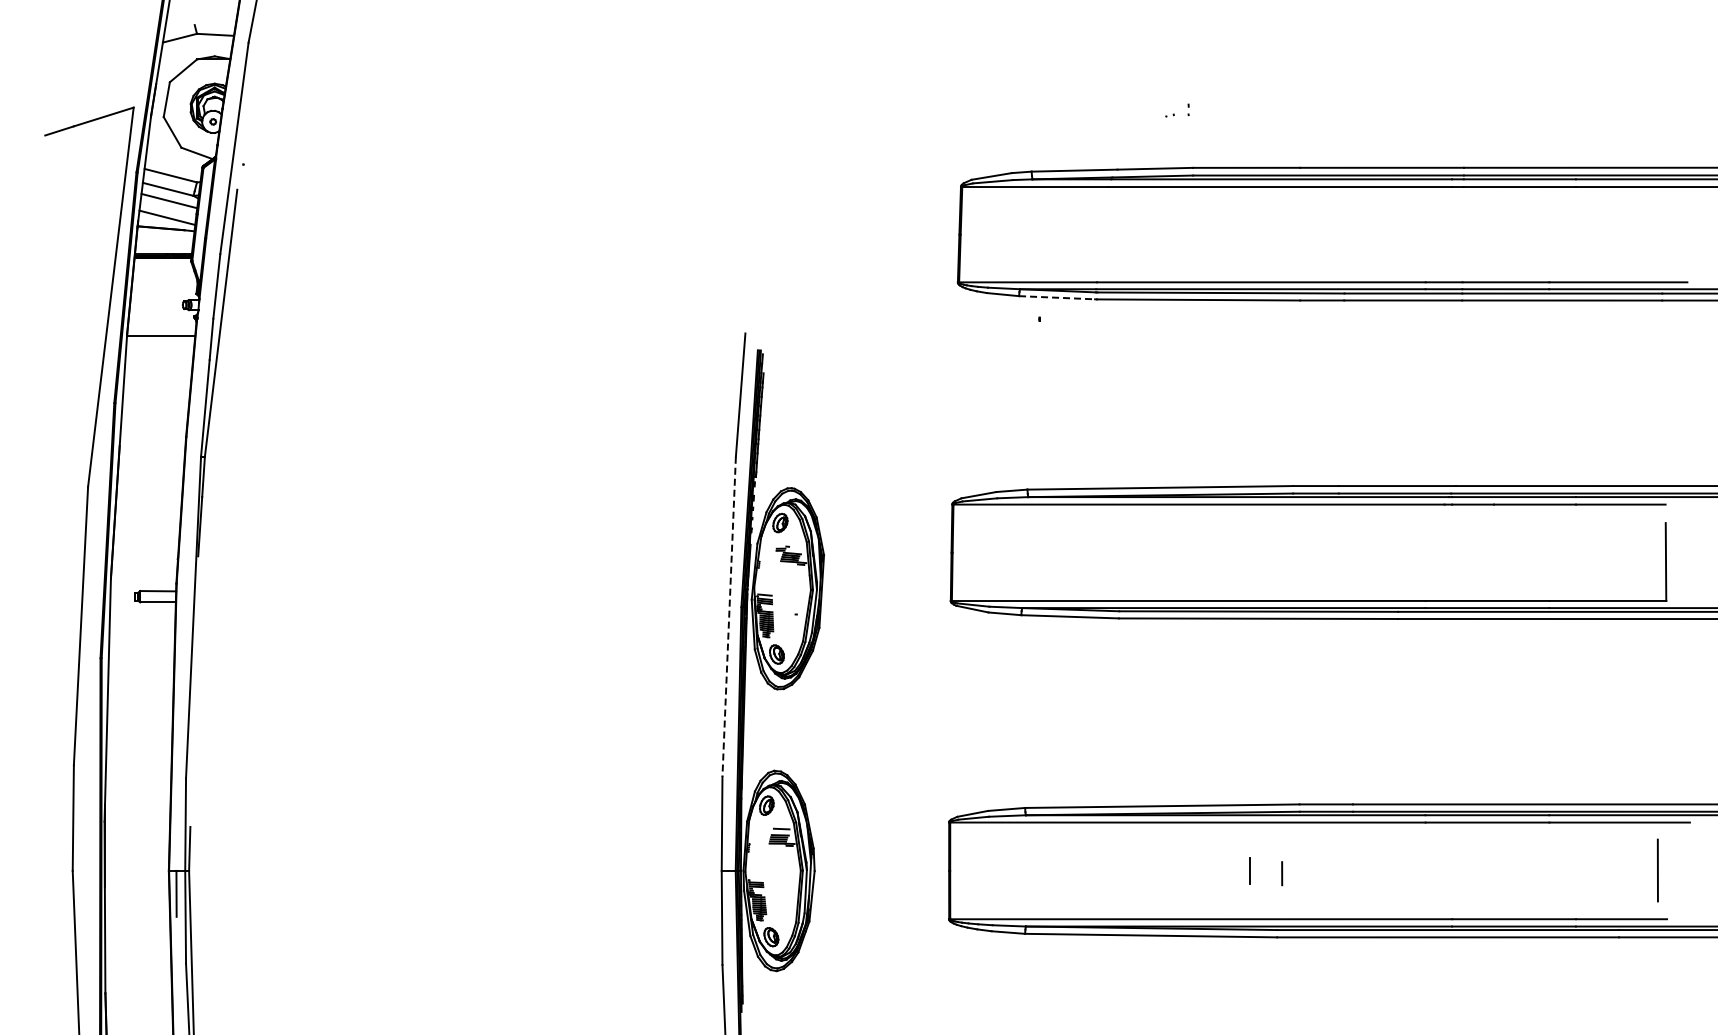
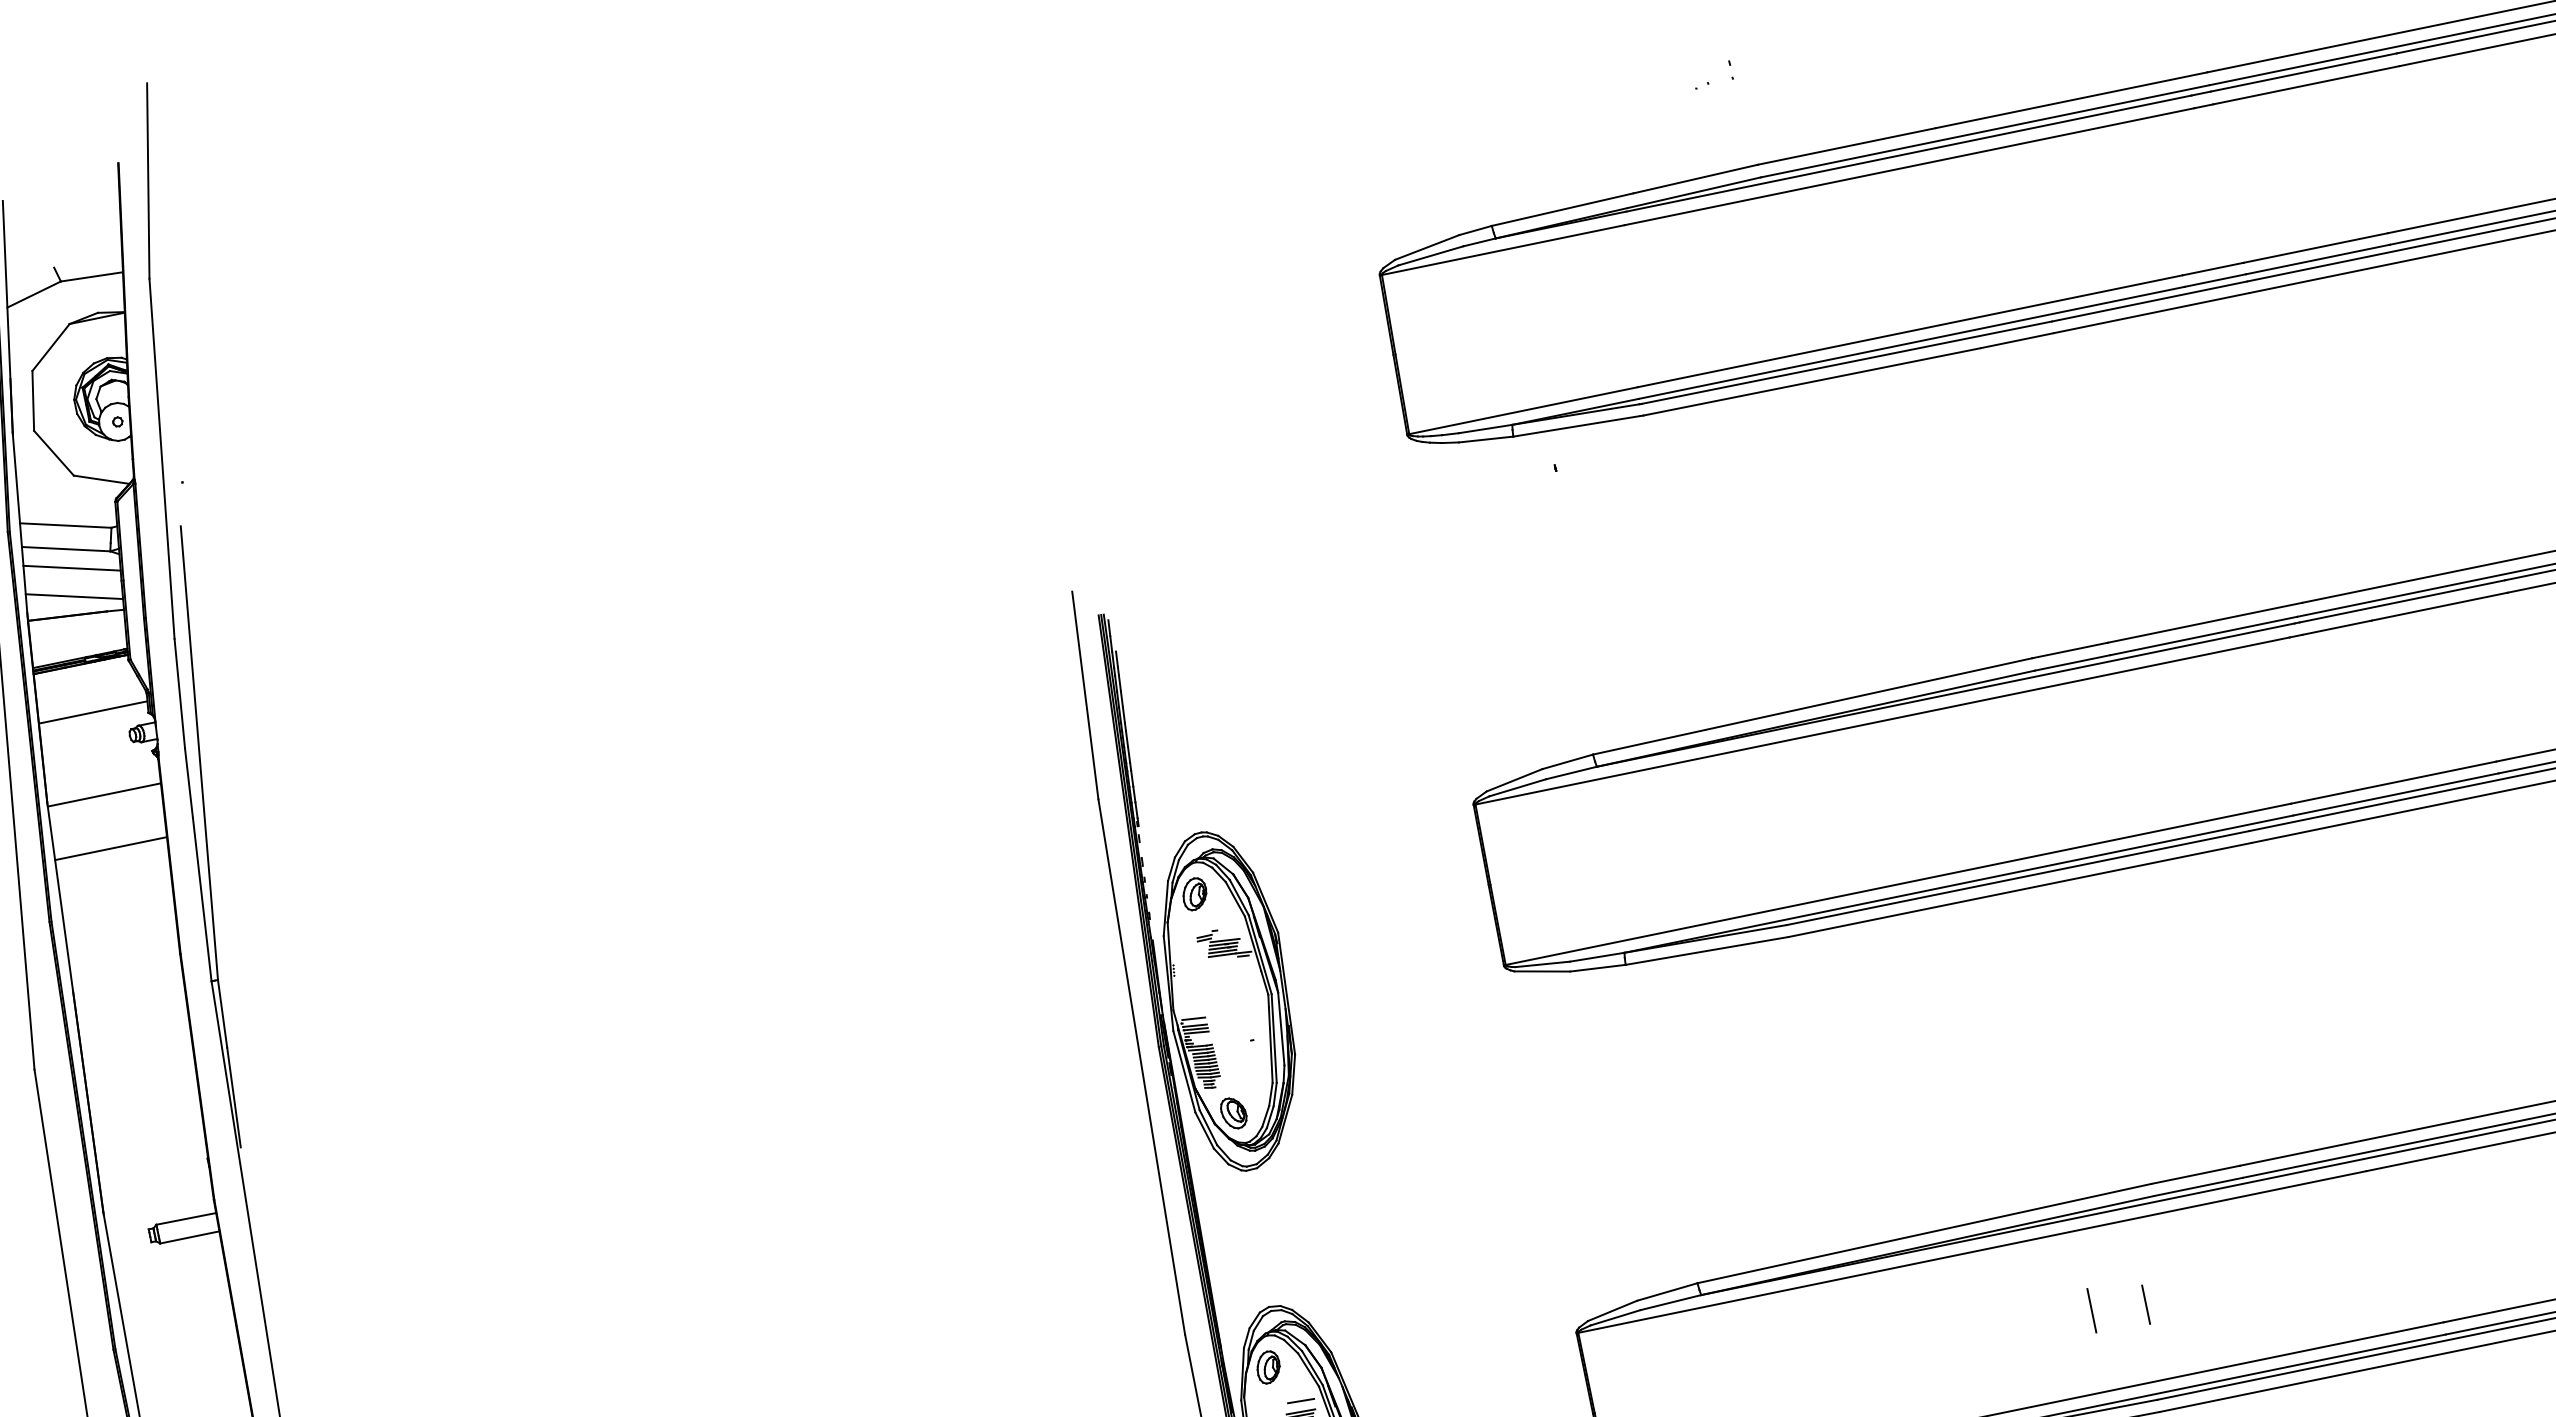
line: (164, 287) -> (93, 713), added
line: (1057, 297) -> (1577, 425), dashed -> solid
line: (158, 367) -> (110, 847), added
line: (729, 617) -> (1142, 1068), dashed -> solid

